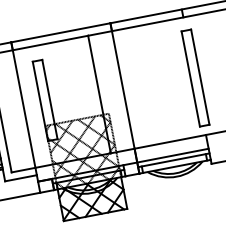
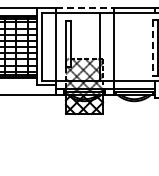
line: (60, 32) -> (84, 7), solid -> dashed
line: (190, 78) -> (152, 47), solid -> dashed

